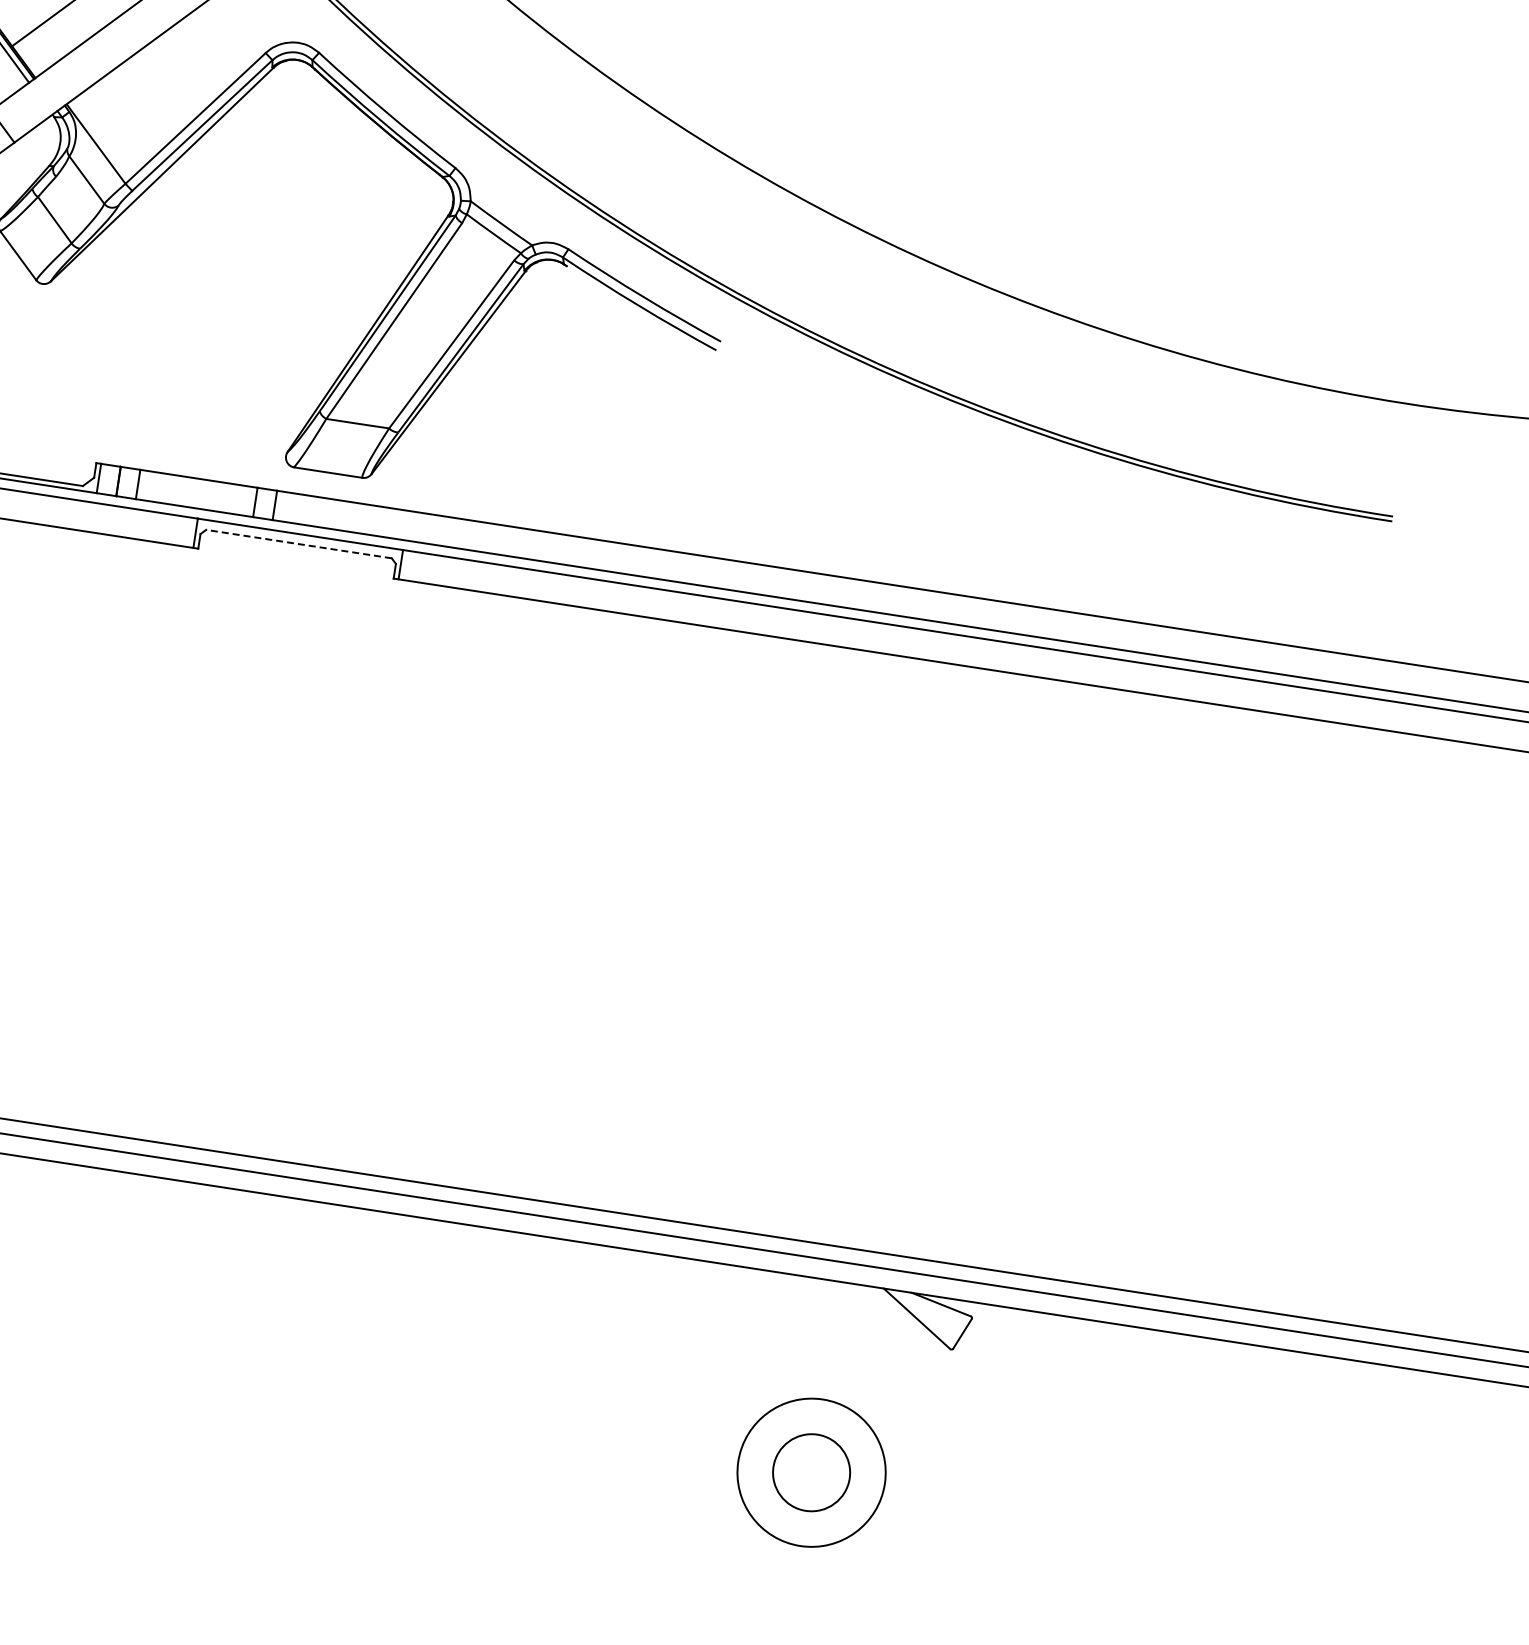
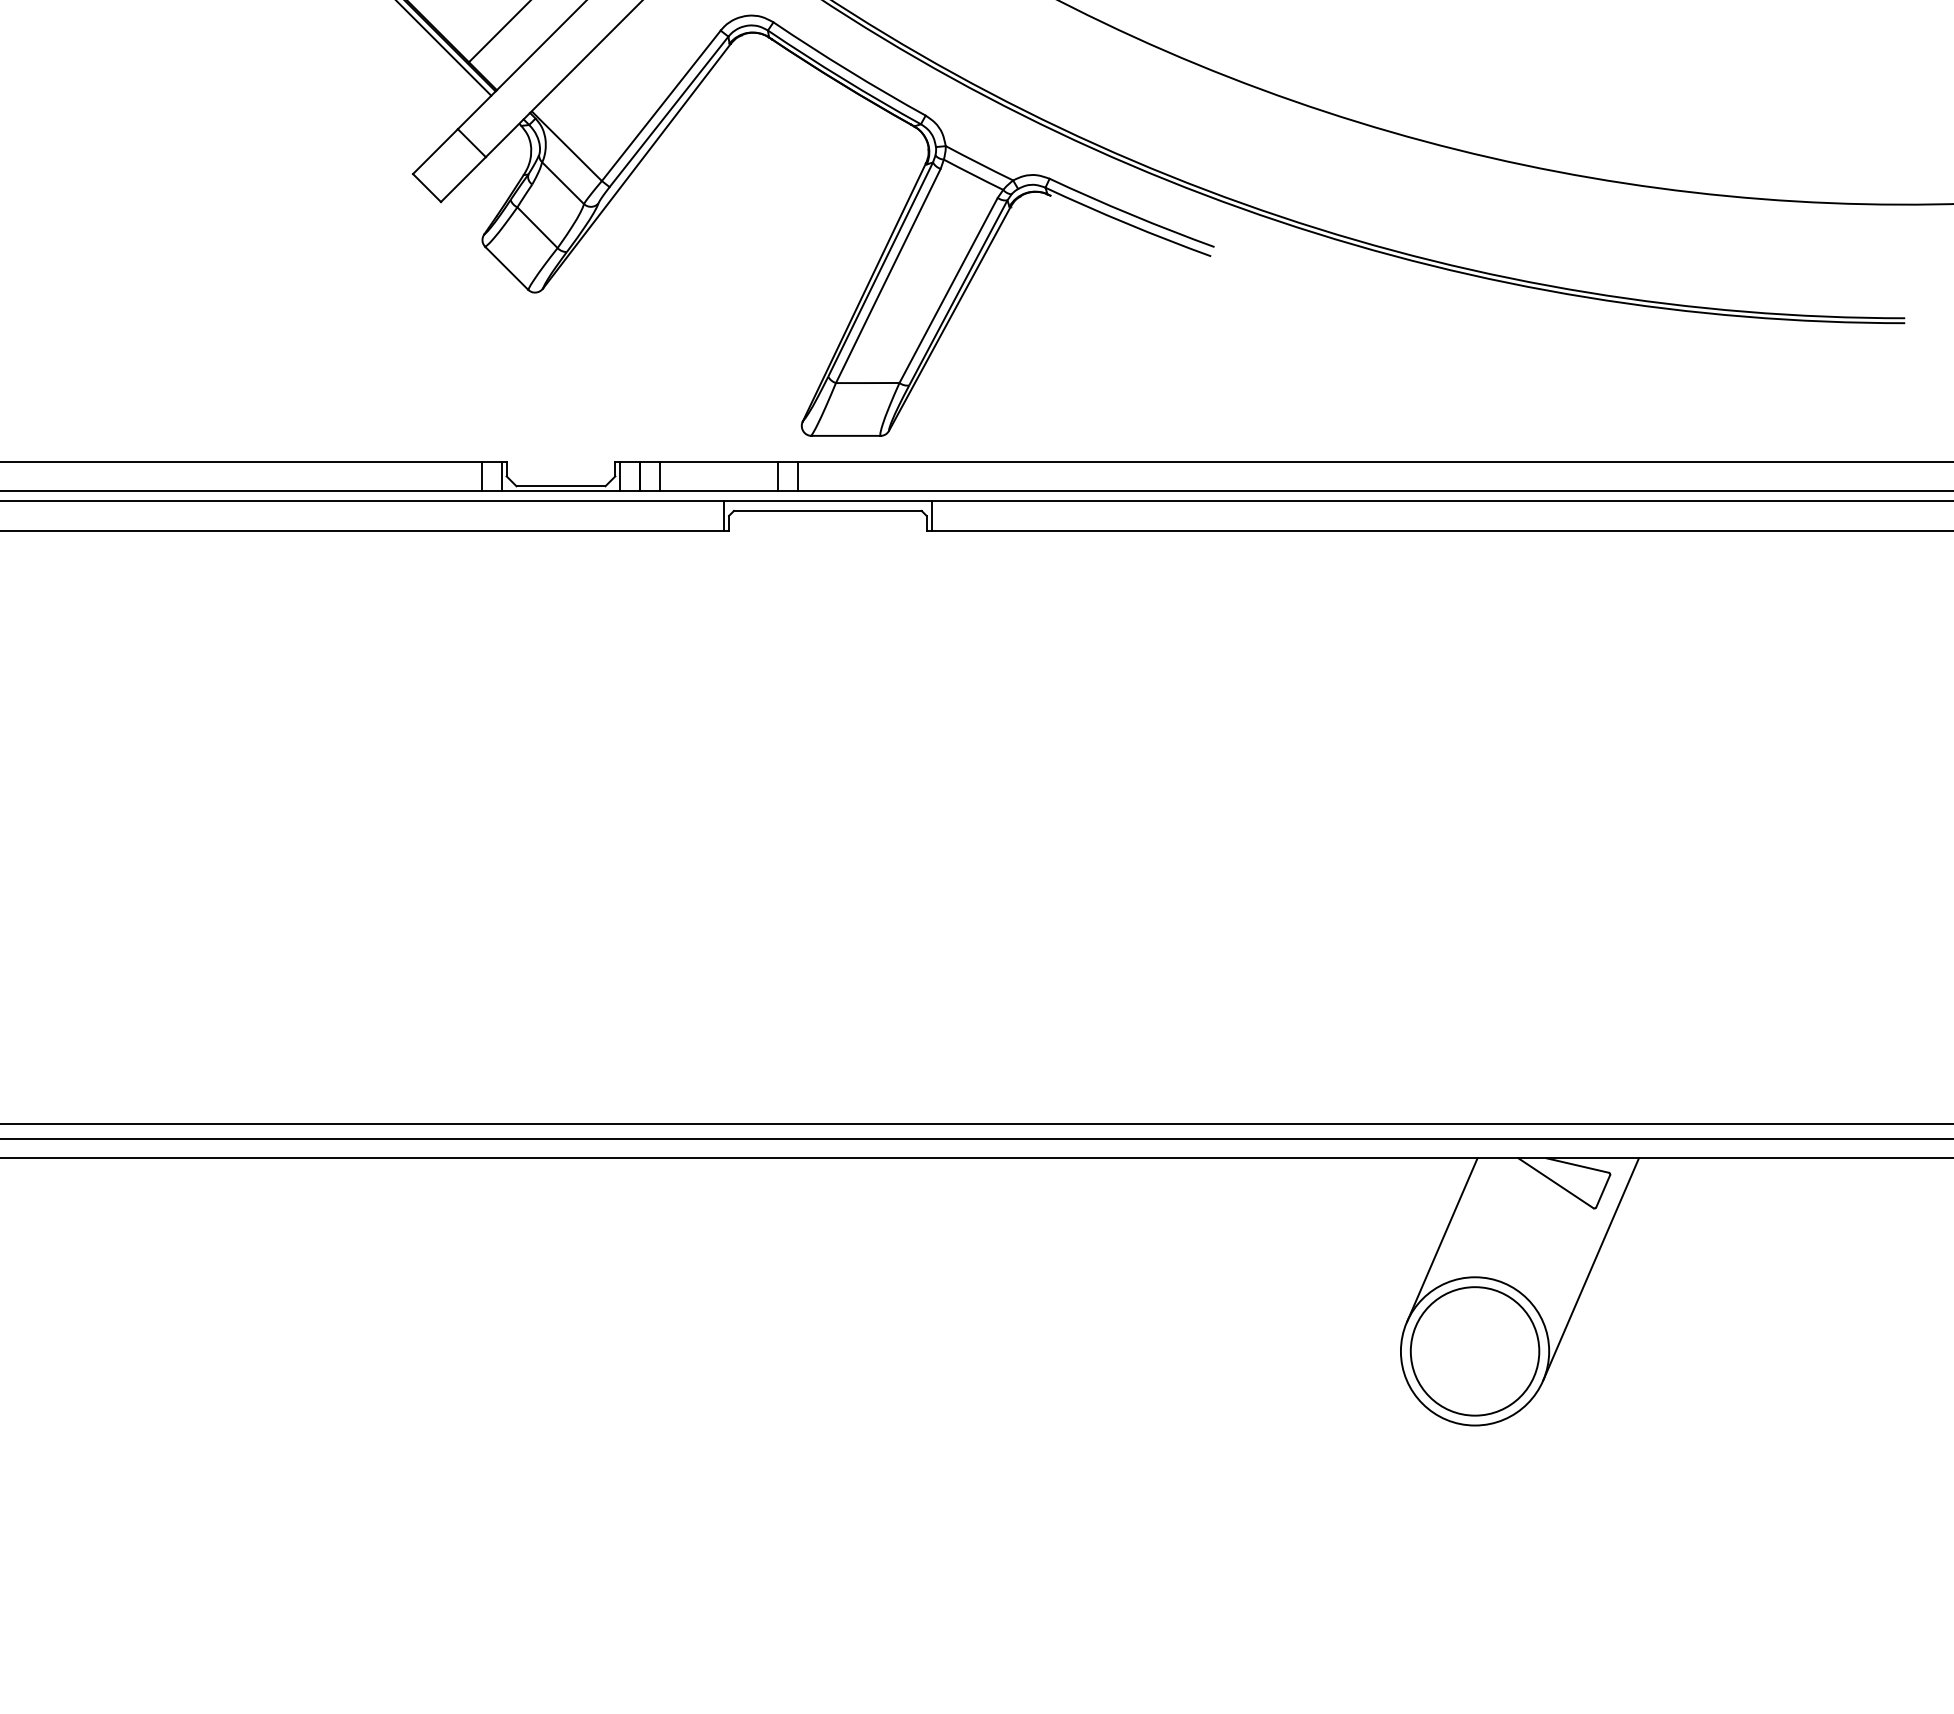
line: (298, 543) -> (827, 510), dashed -> solid
line: (796, 1358) -> (1442, 1240), added
line: (938, 1409) -> (1590, 1269), added
circle: (811, 1472) -> (1474, 1351), size x1.67

